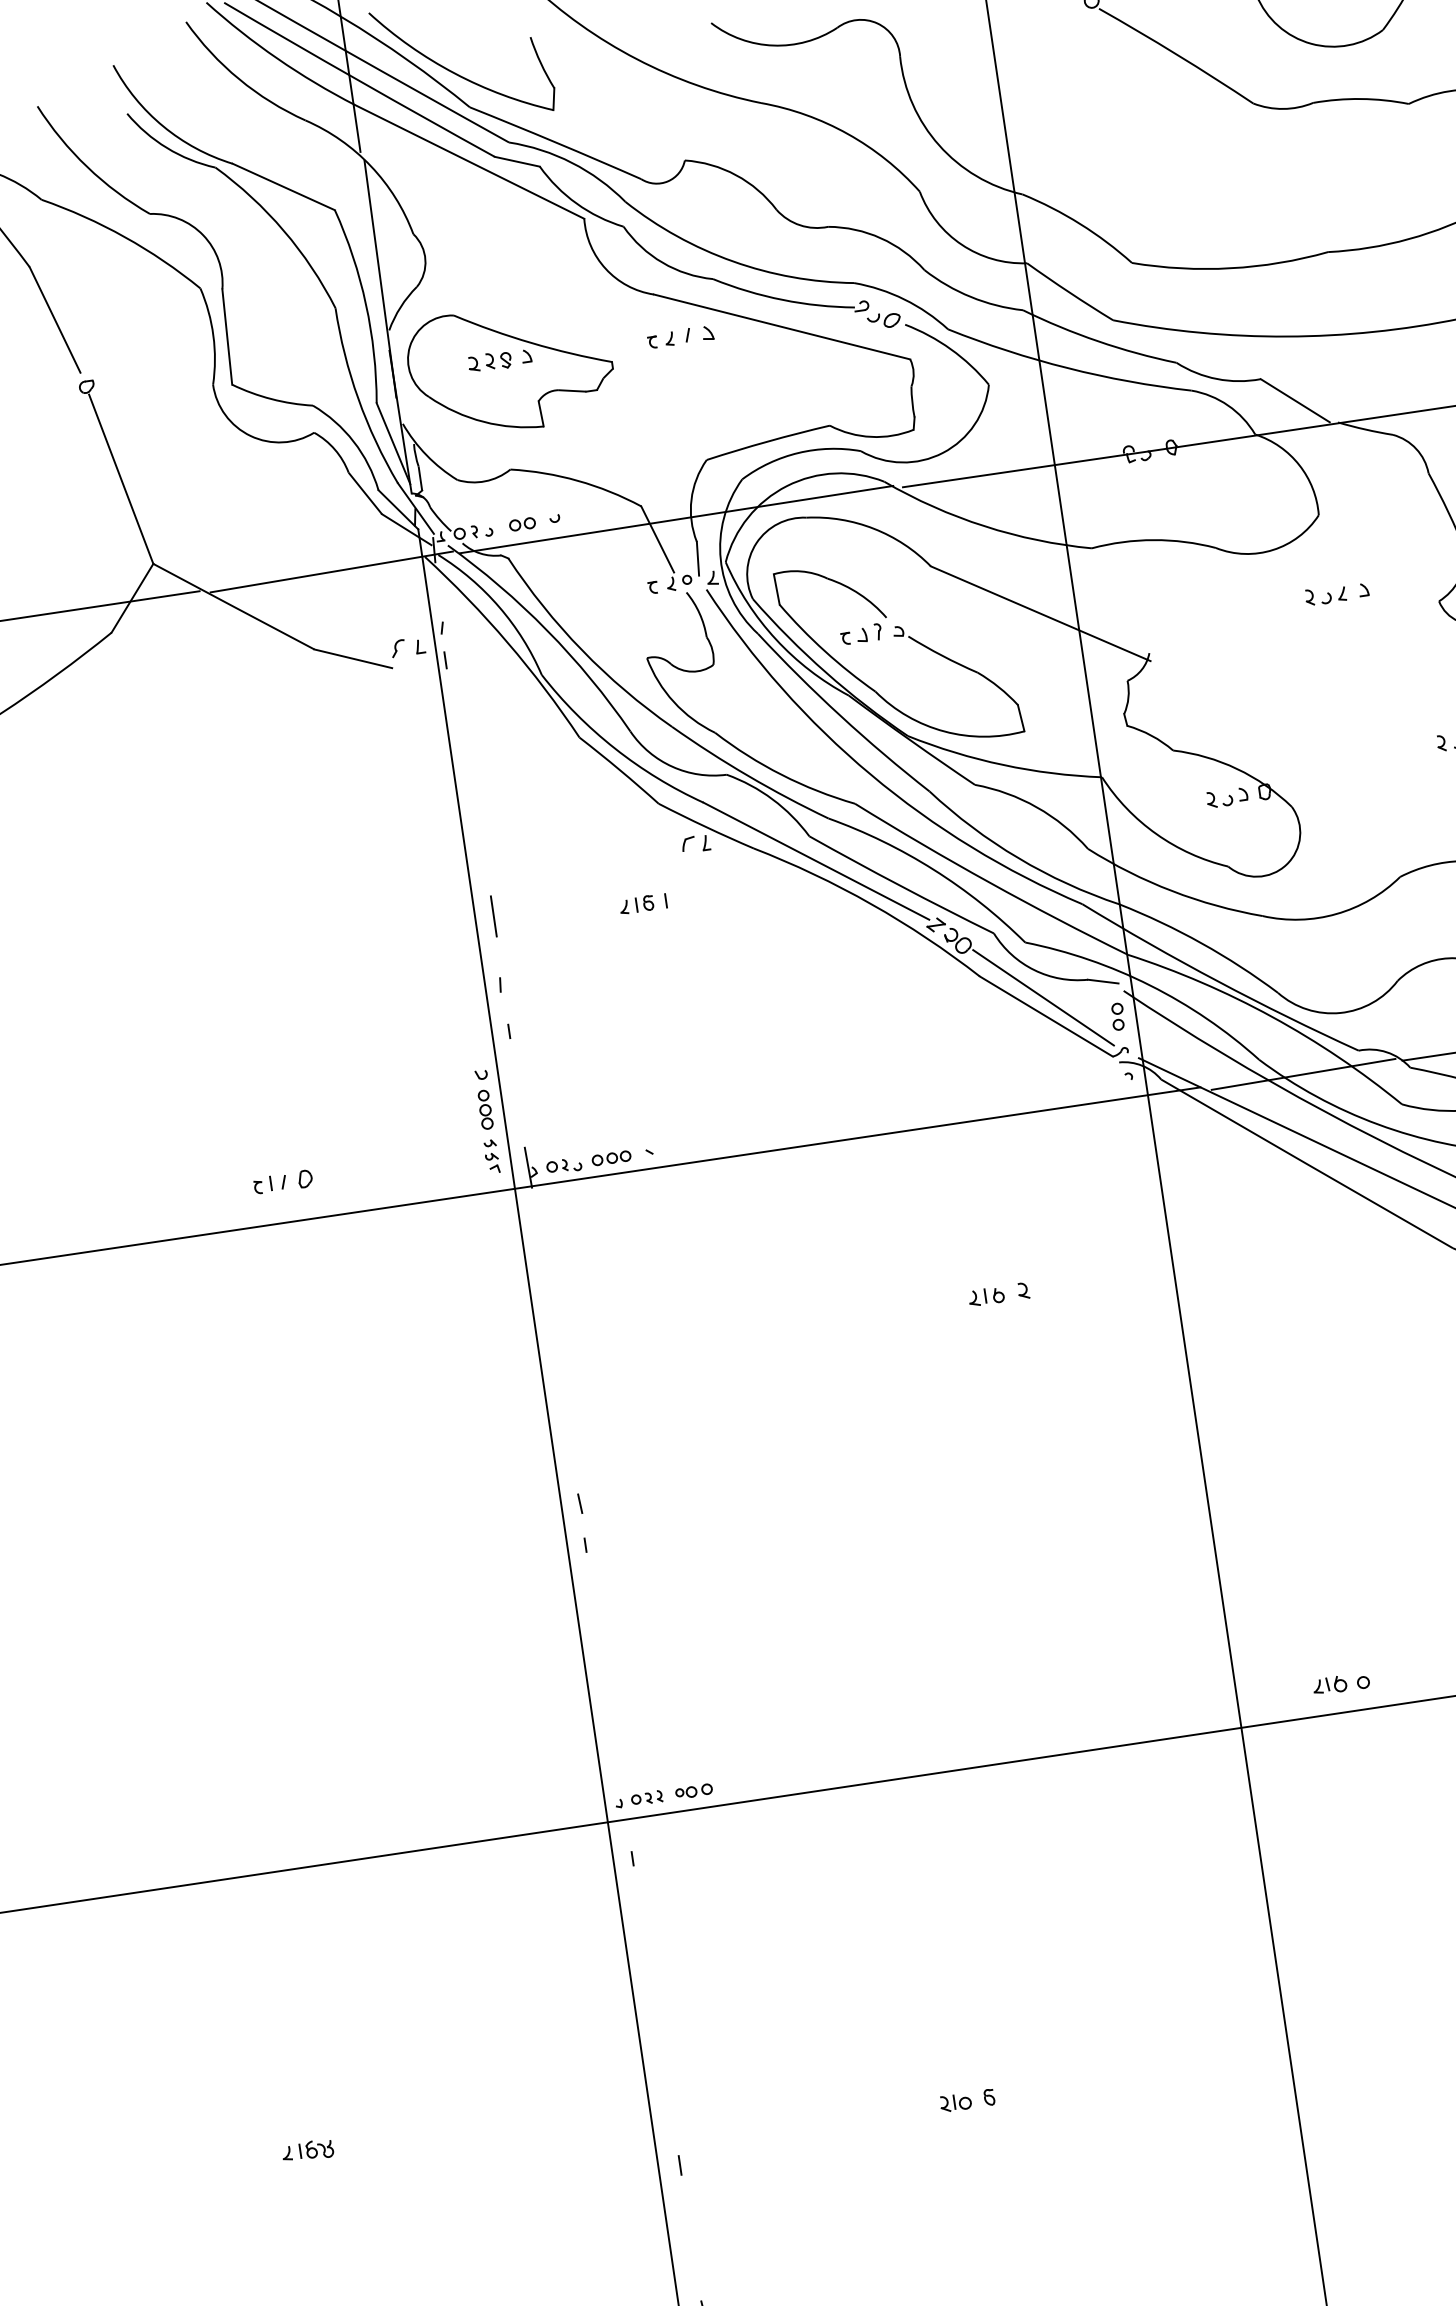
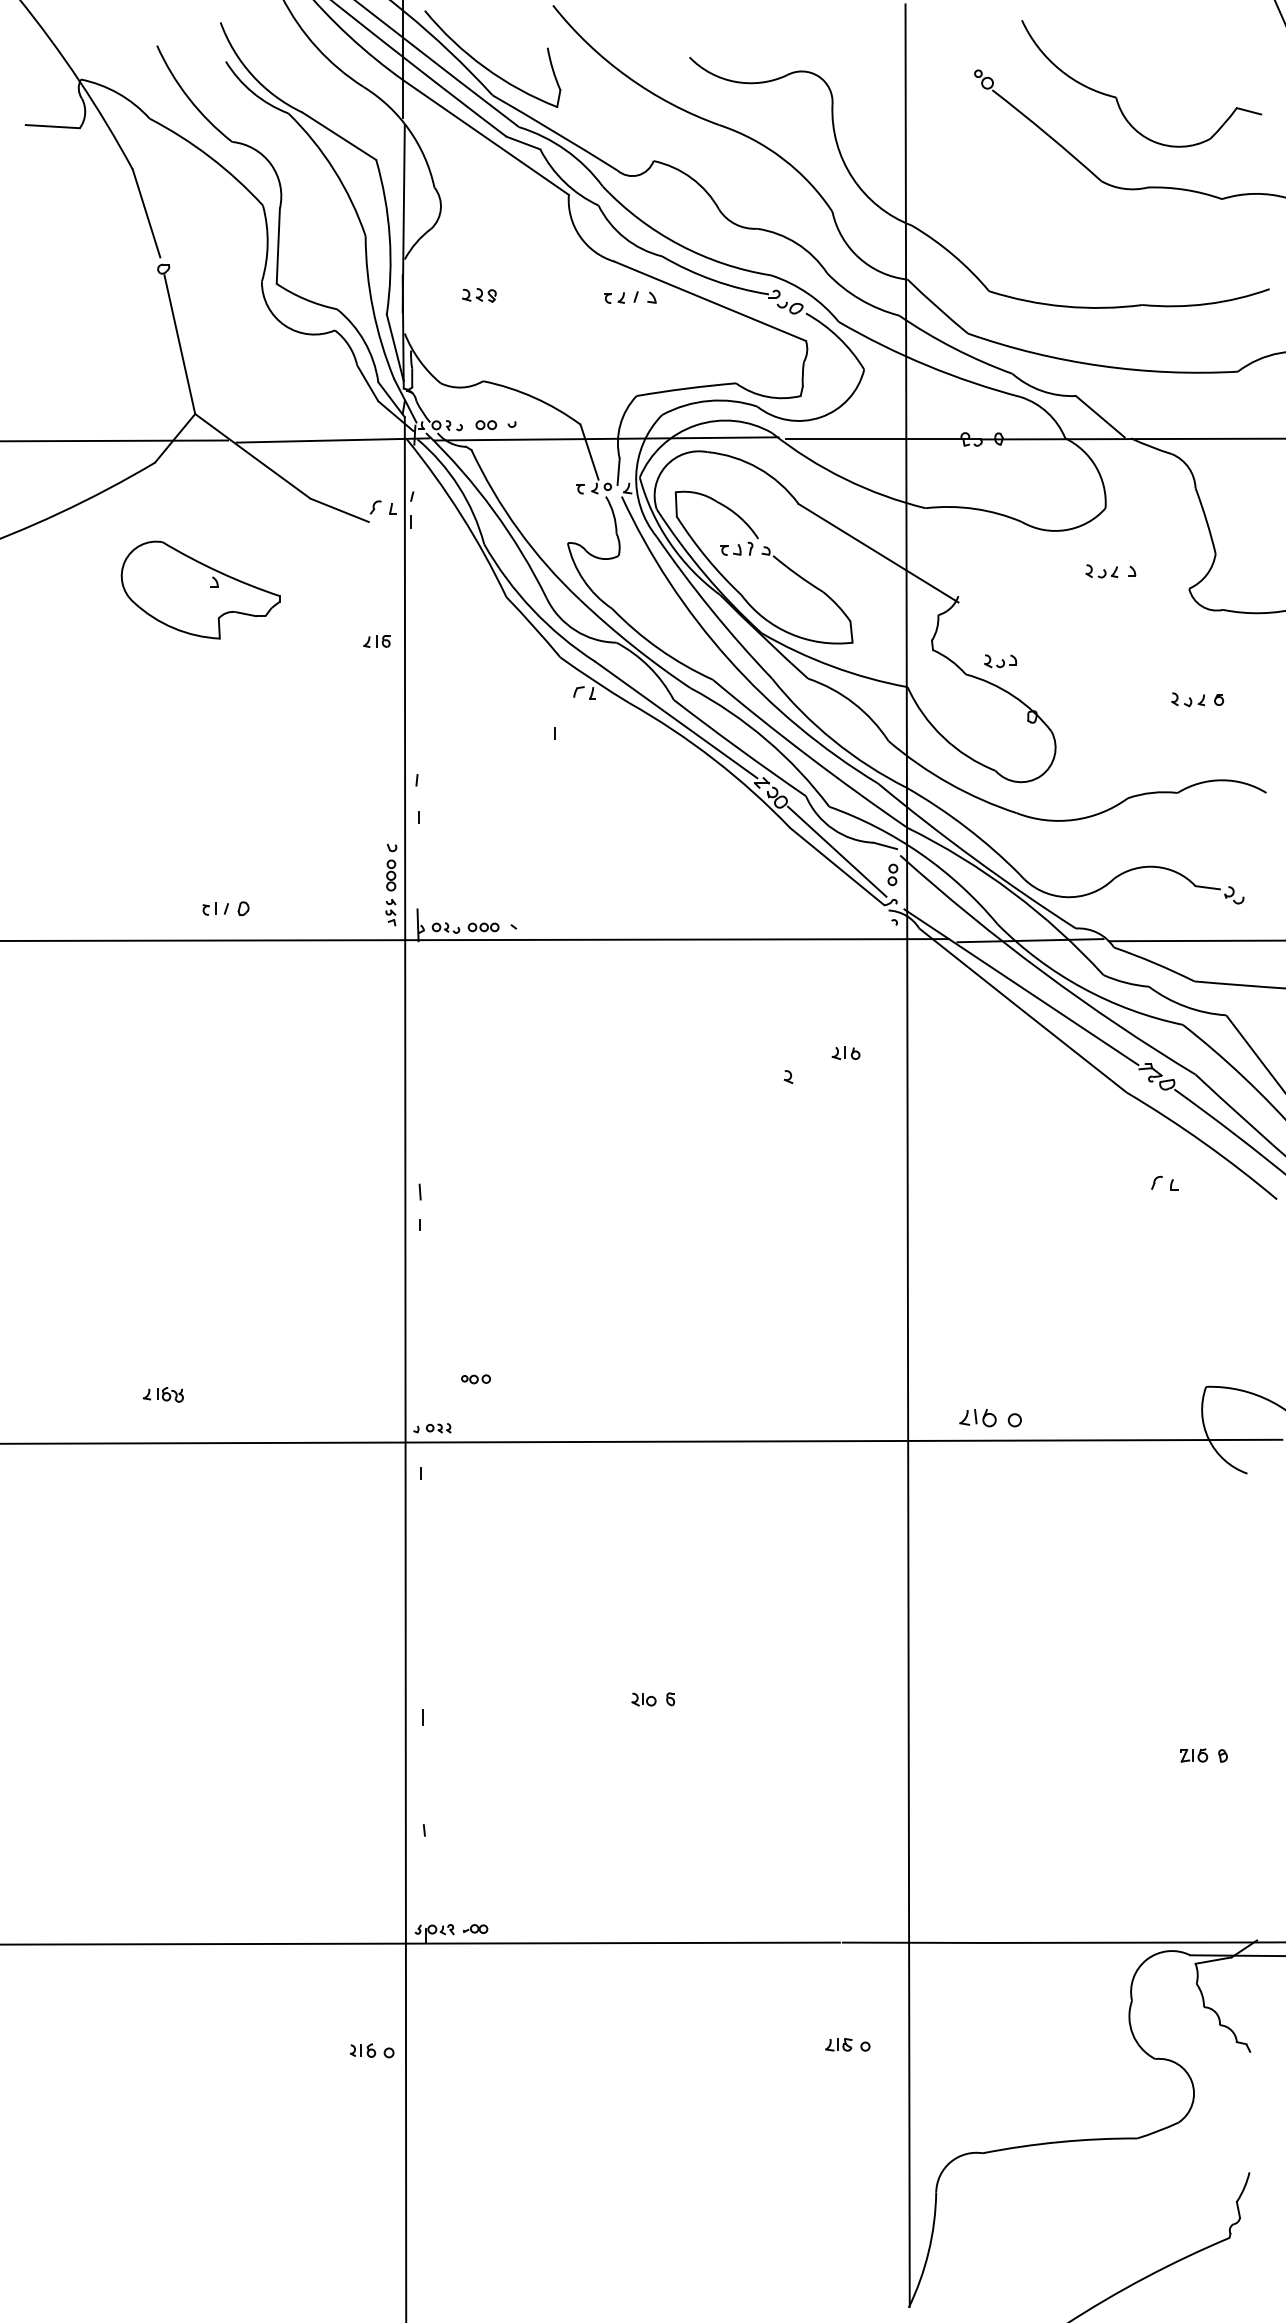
part: (510, 368) -> (200, 589), moved
part: (1227, 798) -> (1000, 661), moved
part: (636, 904) -> (376, 641), moved
line: (493, 916) -> (419, 726), removed
part: (985, 1295) -> (845, 1052), moved
part: (1340, 1683) -> (990, 1417), size x1.4
part: (693, 1791) -> (475, 1379), moved
part: (306, 2150) -> (162, 1394), moved

